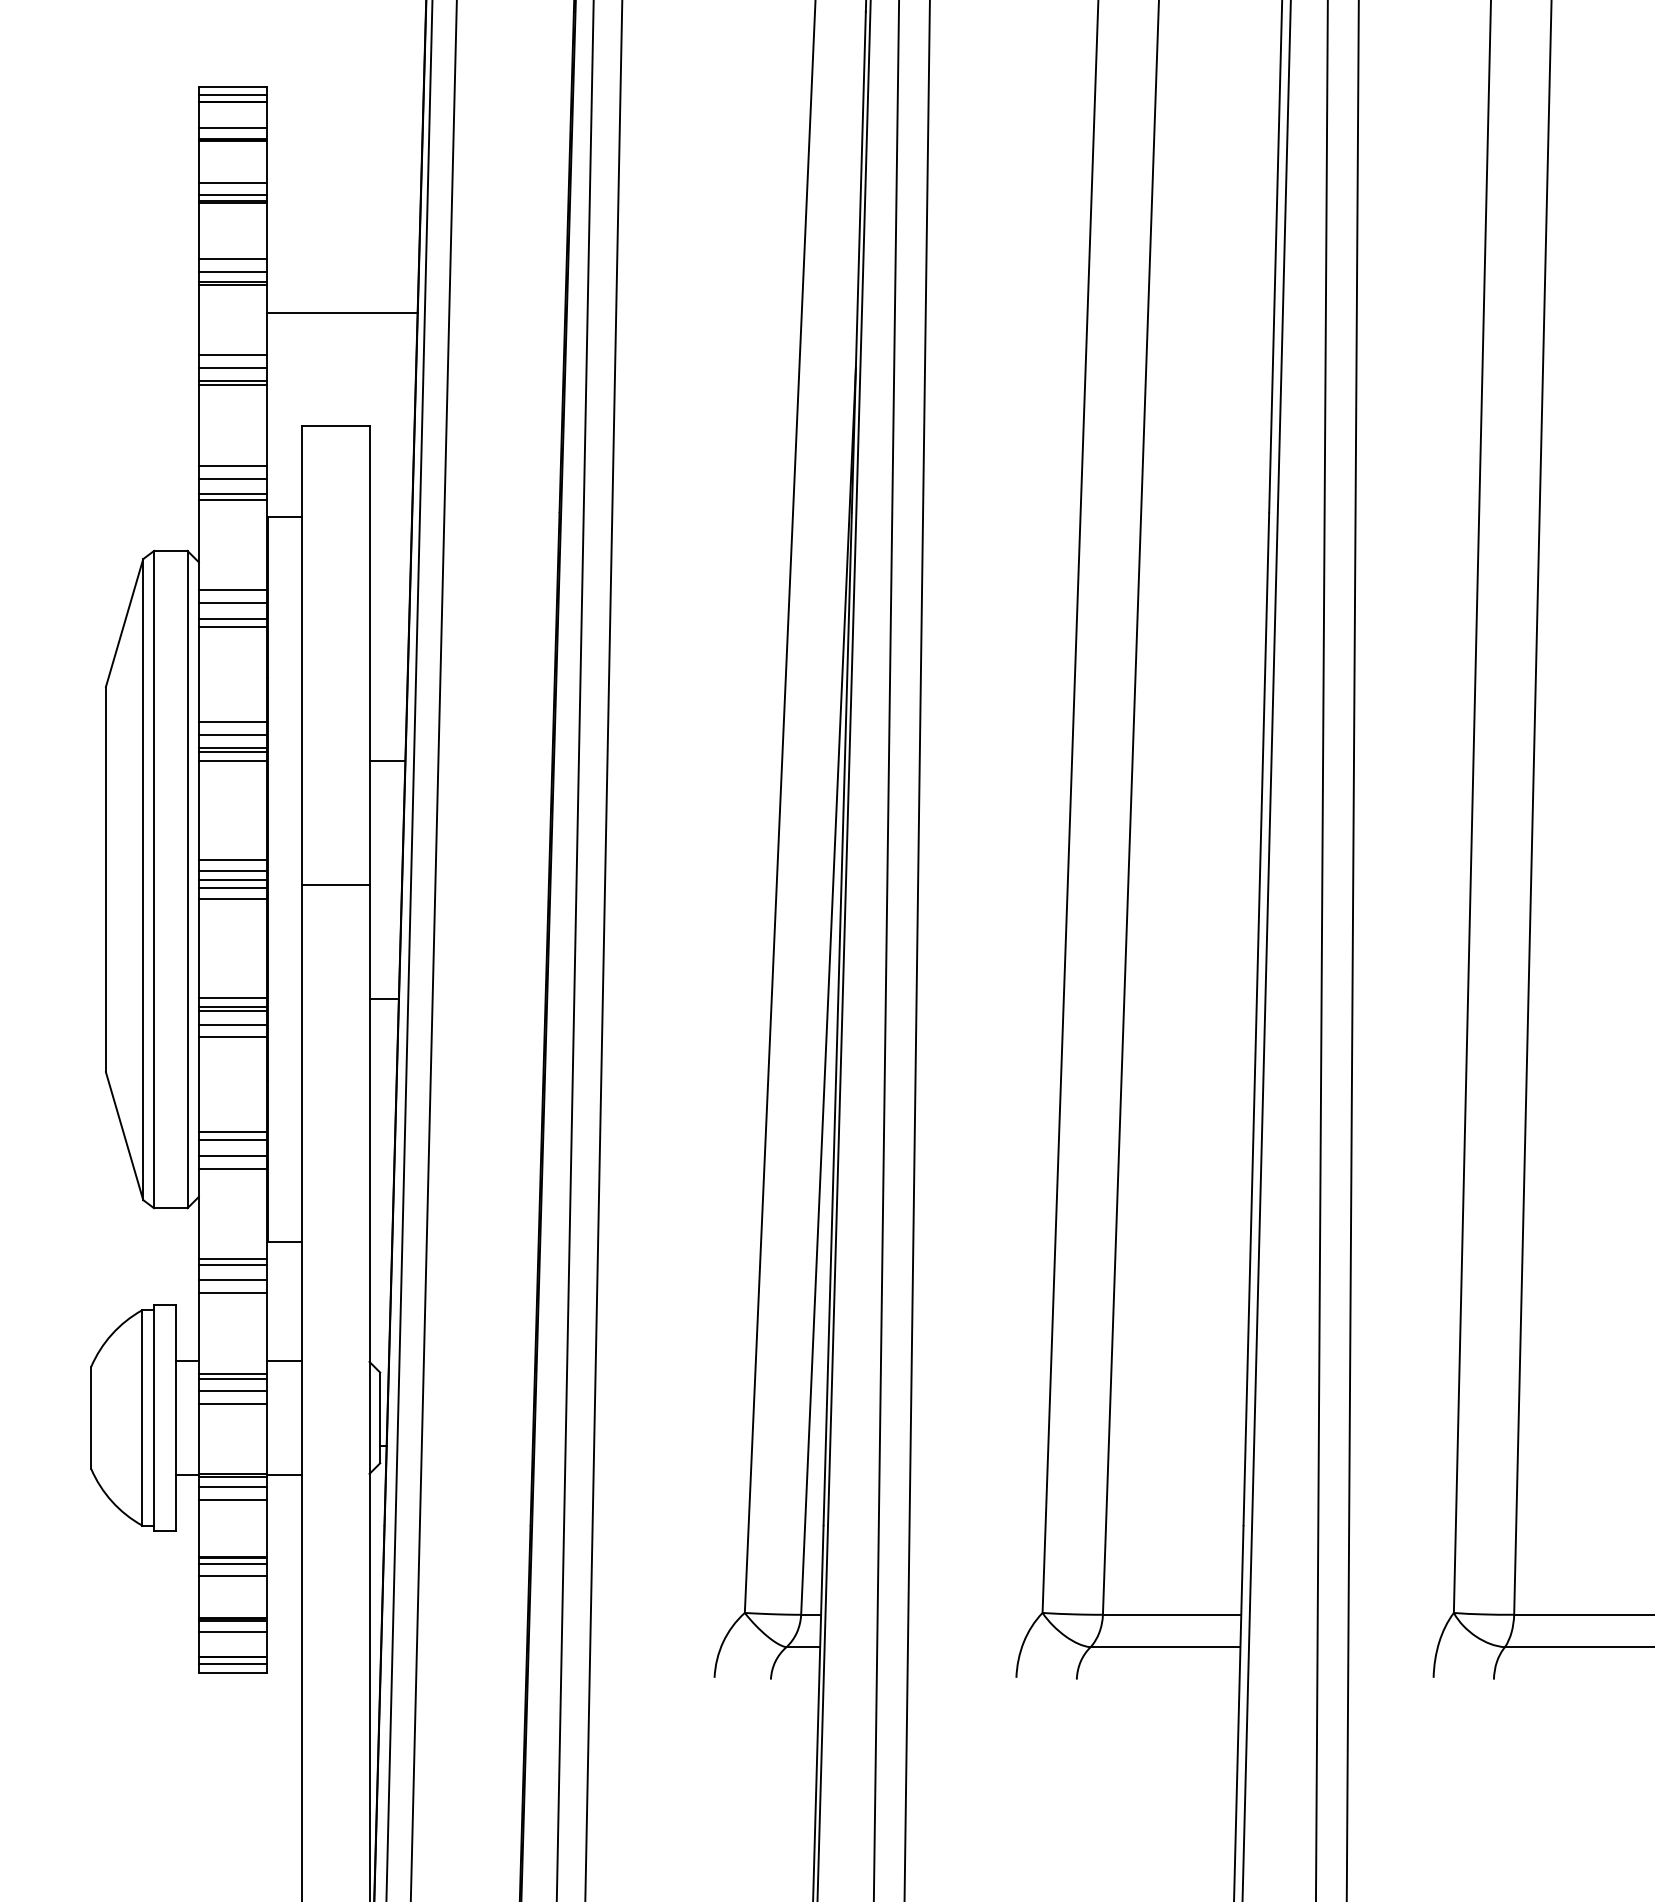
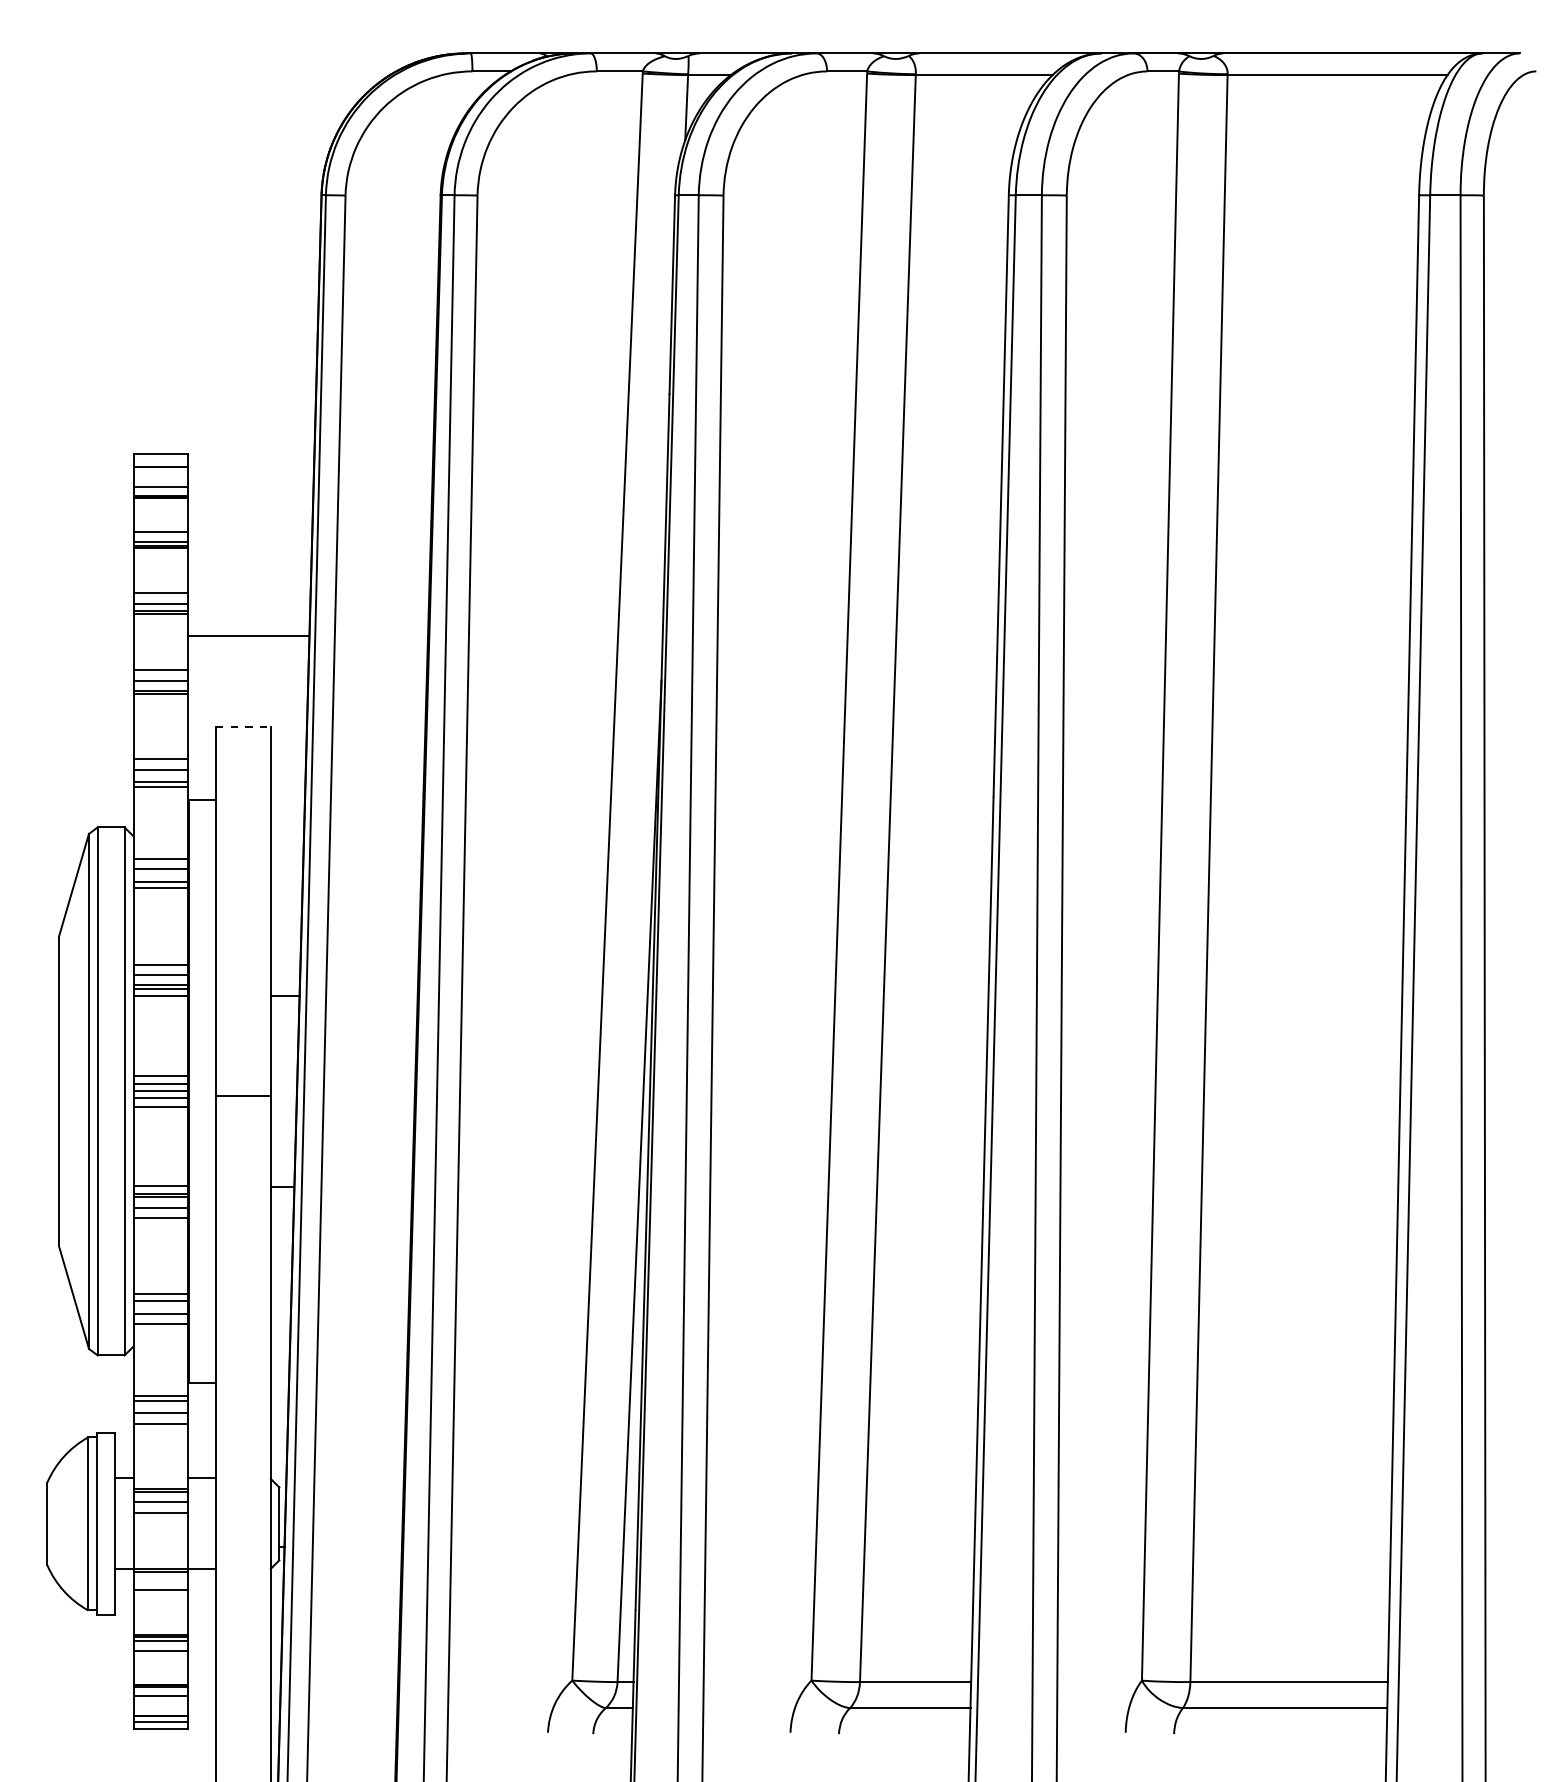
line: (232, 95) -> (160, 461), removed
line: (335, 426) -> (243, 727), solid -> dashed
line: (232, 1487) -> (160, 1579), removed

